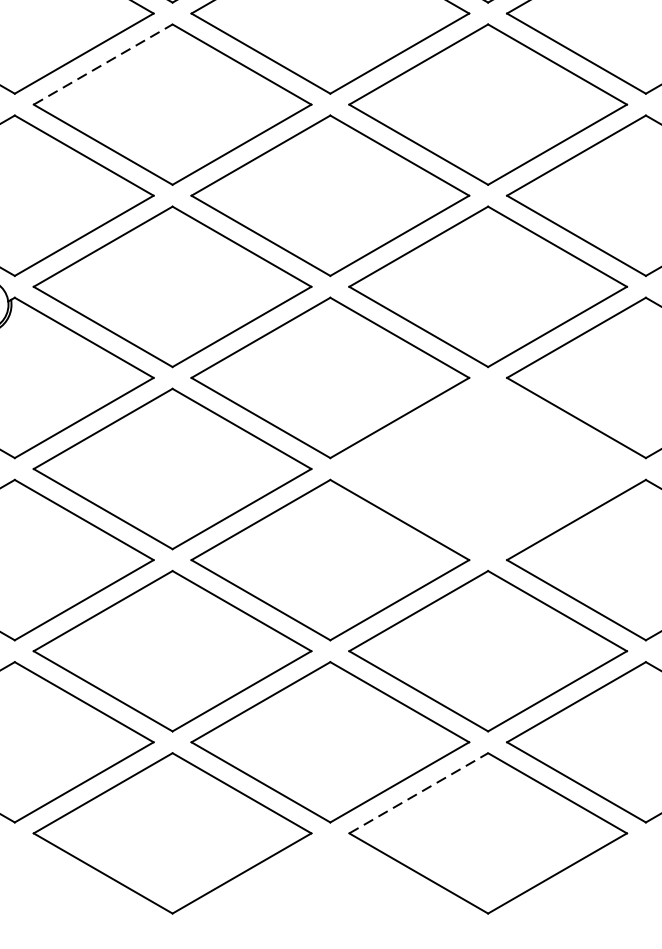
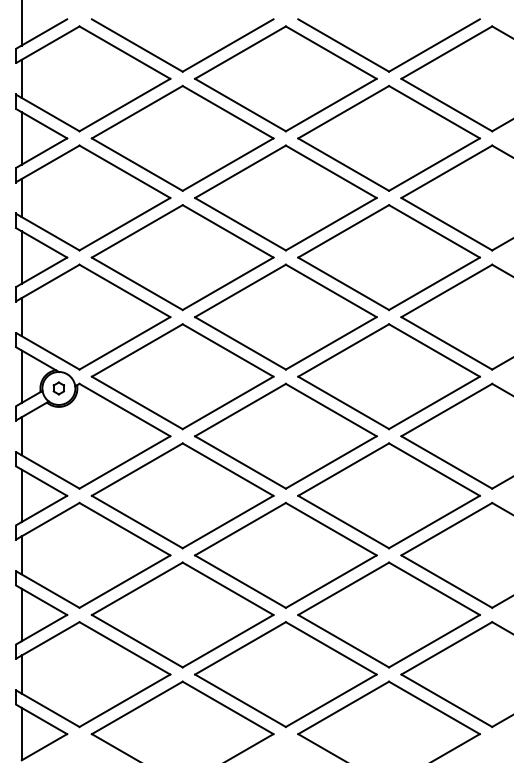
line: (103, 64) -> (137, 231), dashed -> solid
part: (487, 468) -> (388, 495), added
line: (419, 792) -> (344, 707), dashed -> solid

